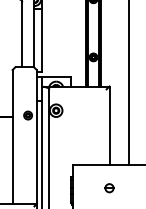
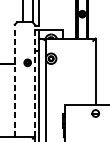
line: (12, 137) -> (14, 81), solid -> dashed
line: (36, 137) -> (34, 81), solid -> dashed
part: (109, 188) -> (95, 113), moved

